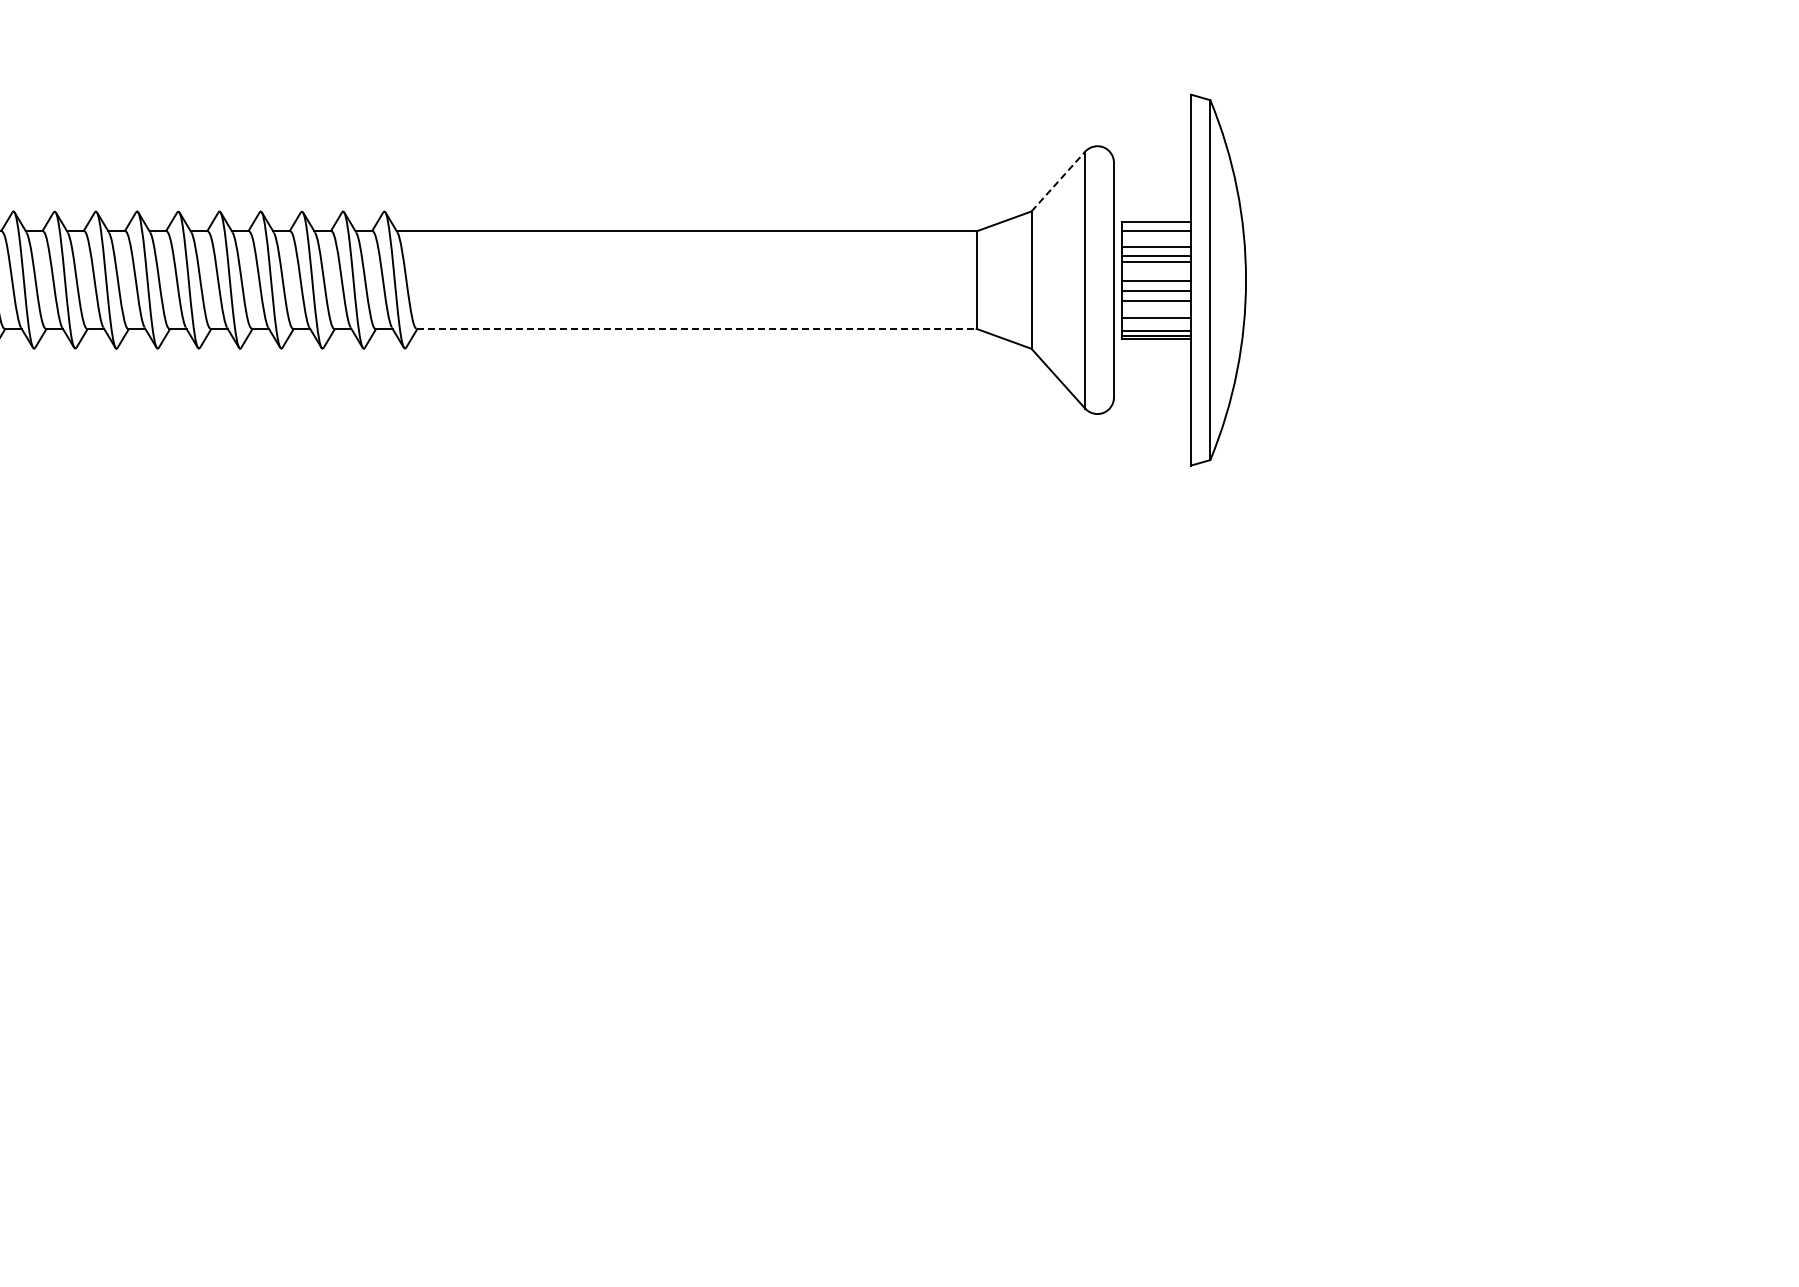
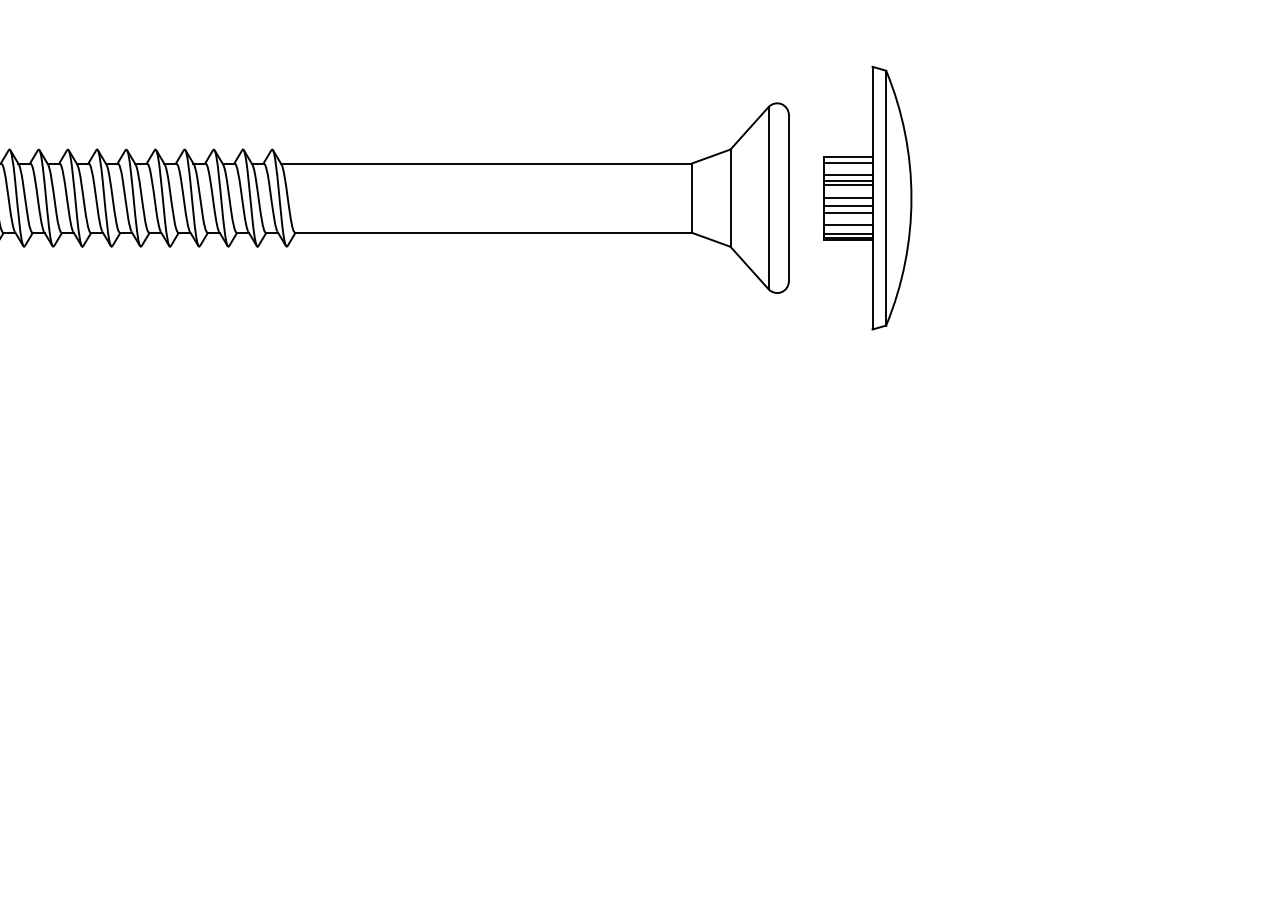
line: (1058, 181) -> (749, 128), dashed -> solid
part: (1183, 279) -> (867, 197), moved
line: (696, 328) -> (493, 232), dashed -> solid

